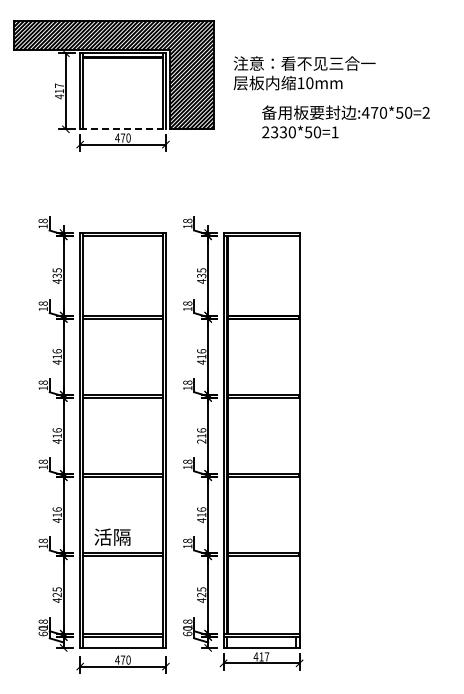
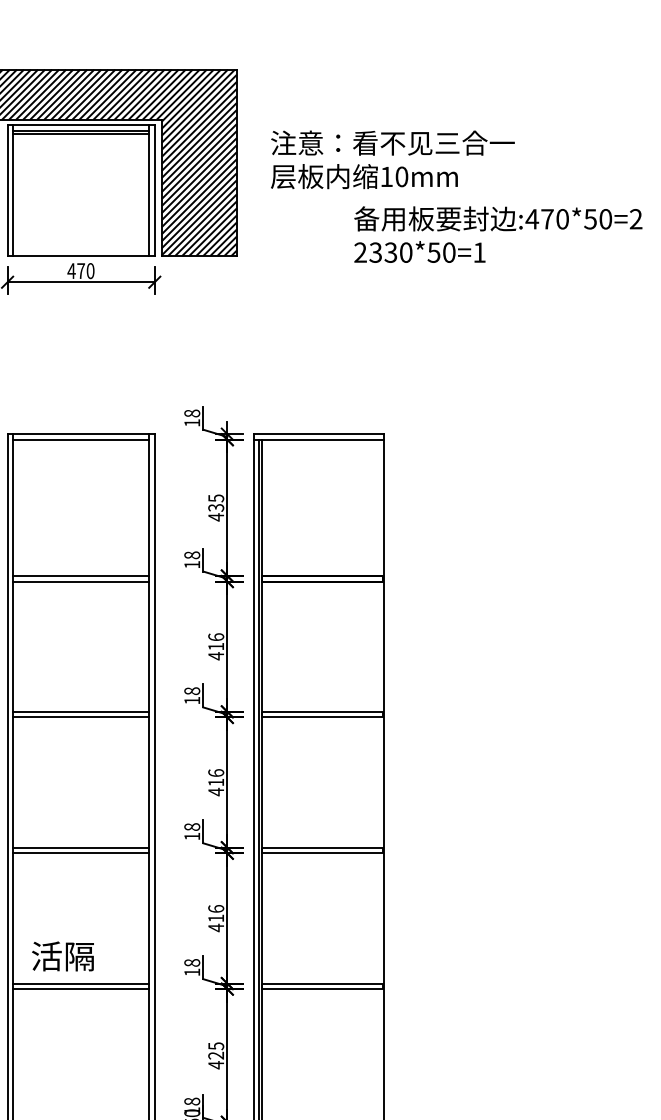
text: (345, 121) -> (497, 234), moved
line: (123, 129) -> (81, 256), dashed -> solid
text: (201, 441) -> (215, 792), 216 -> 416

